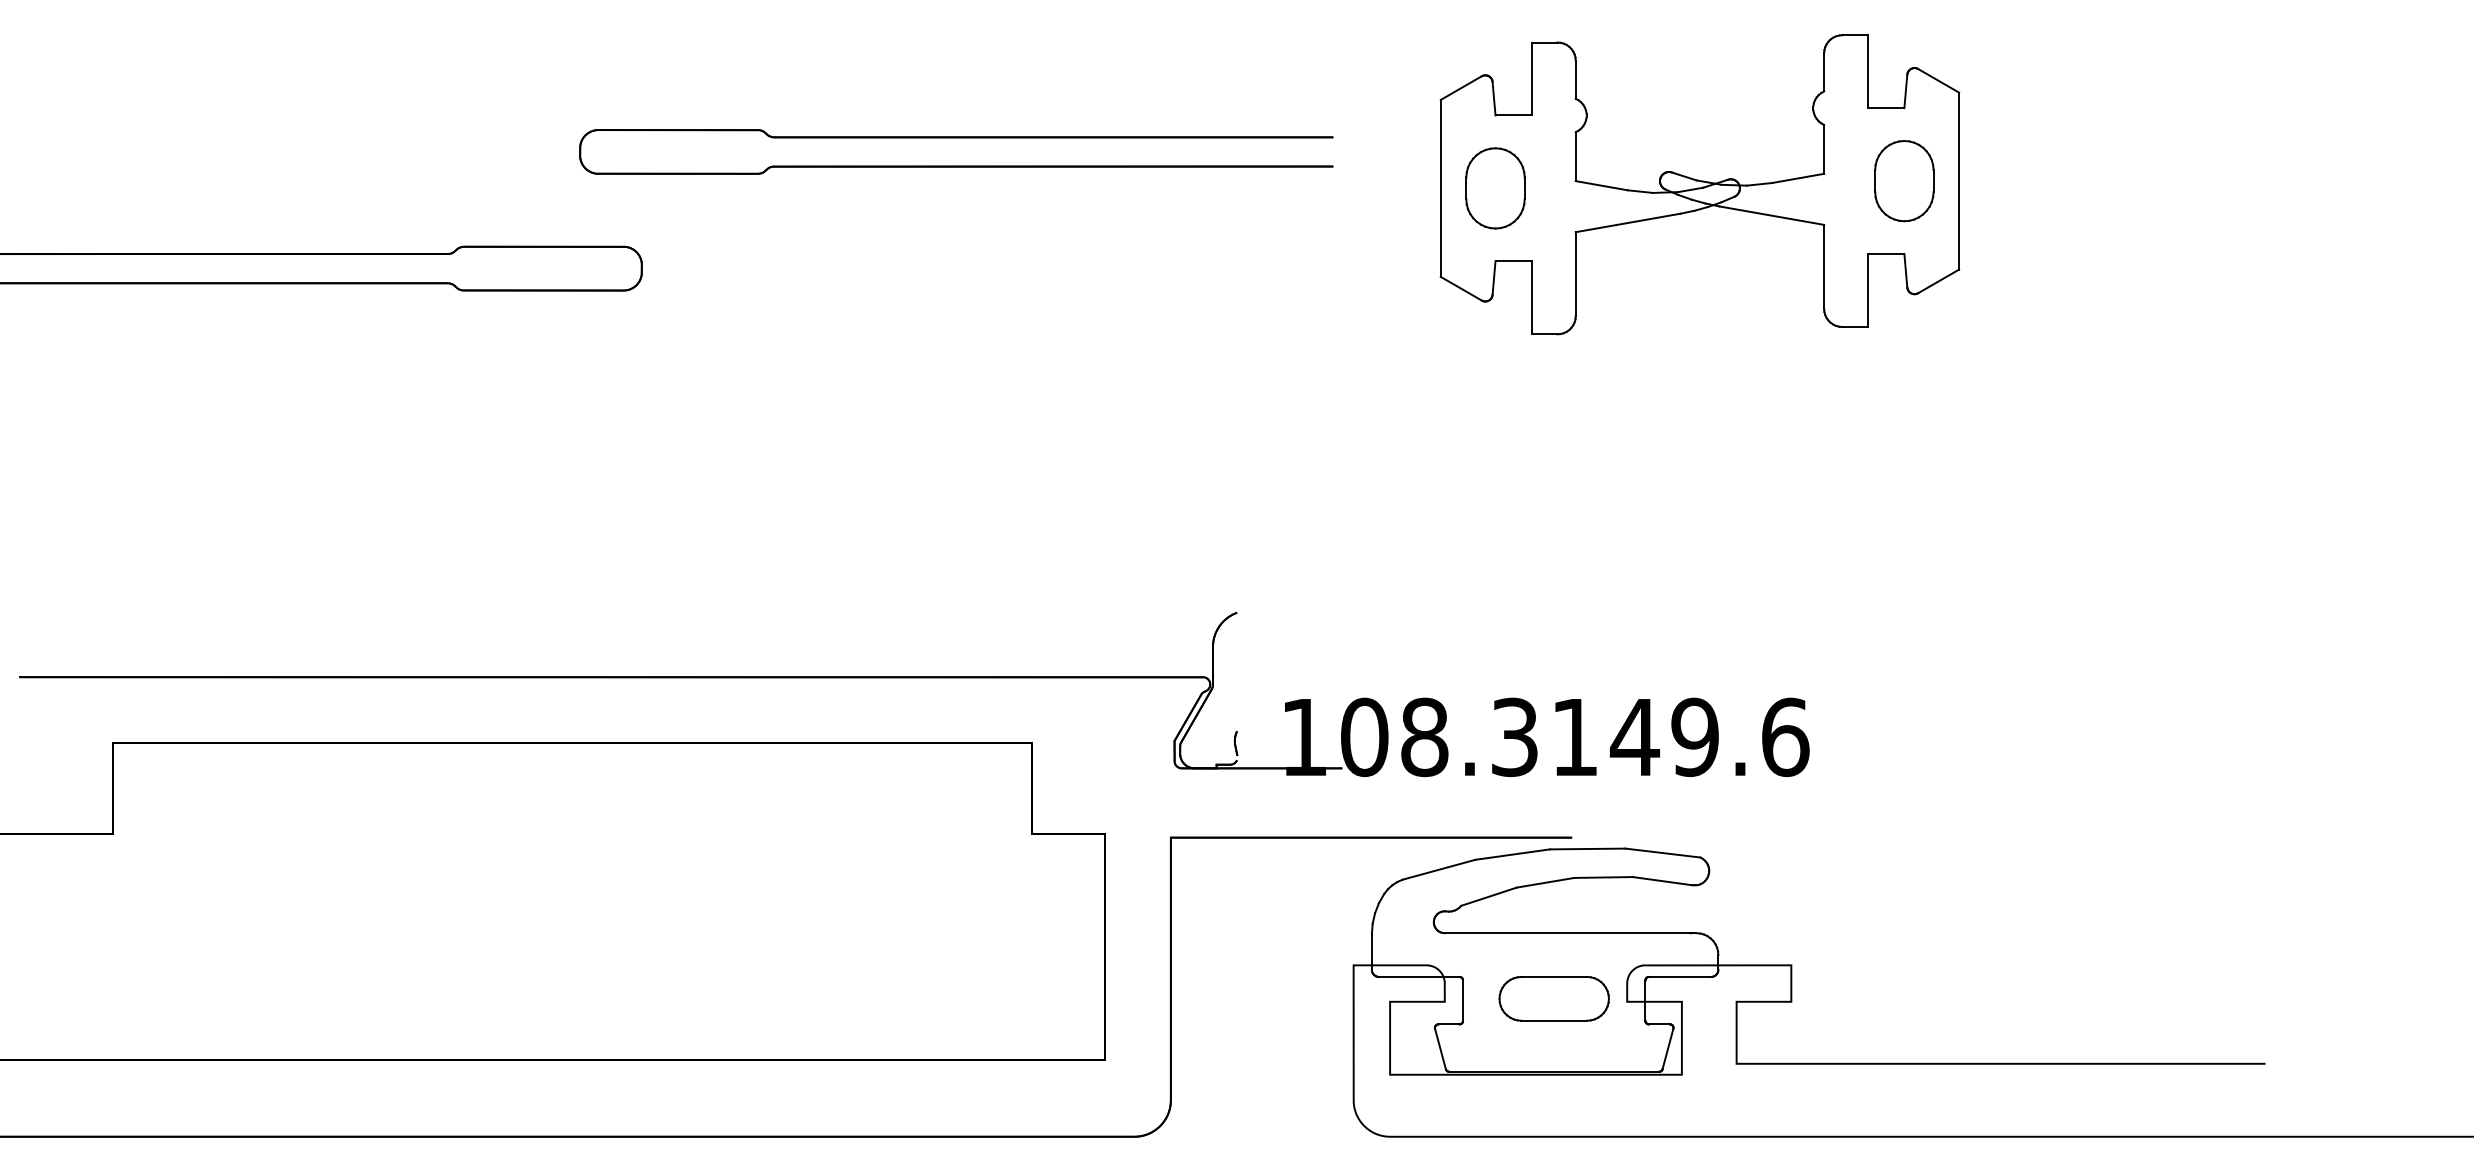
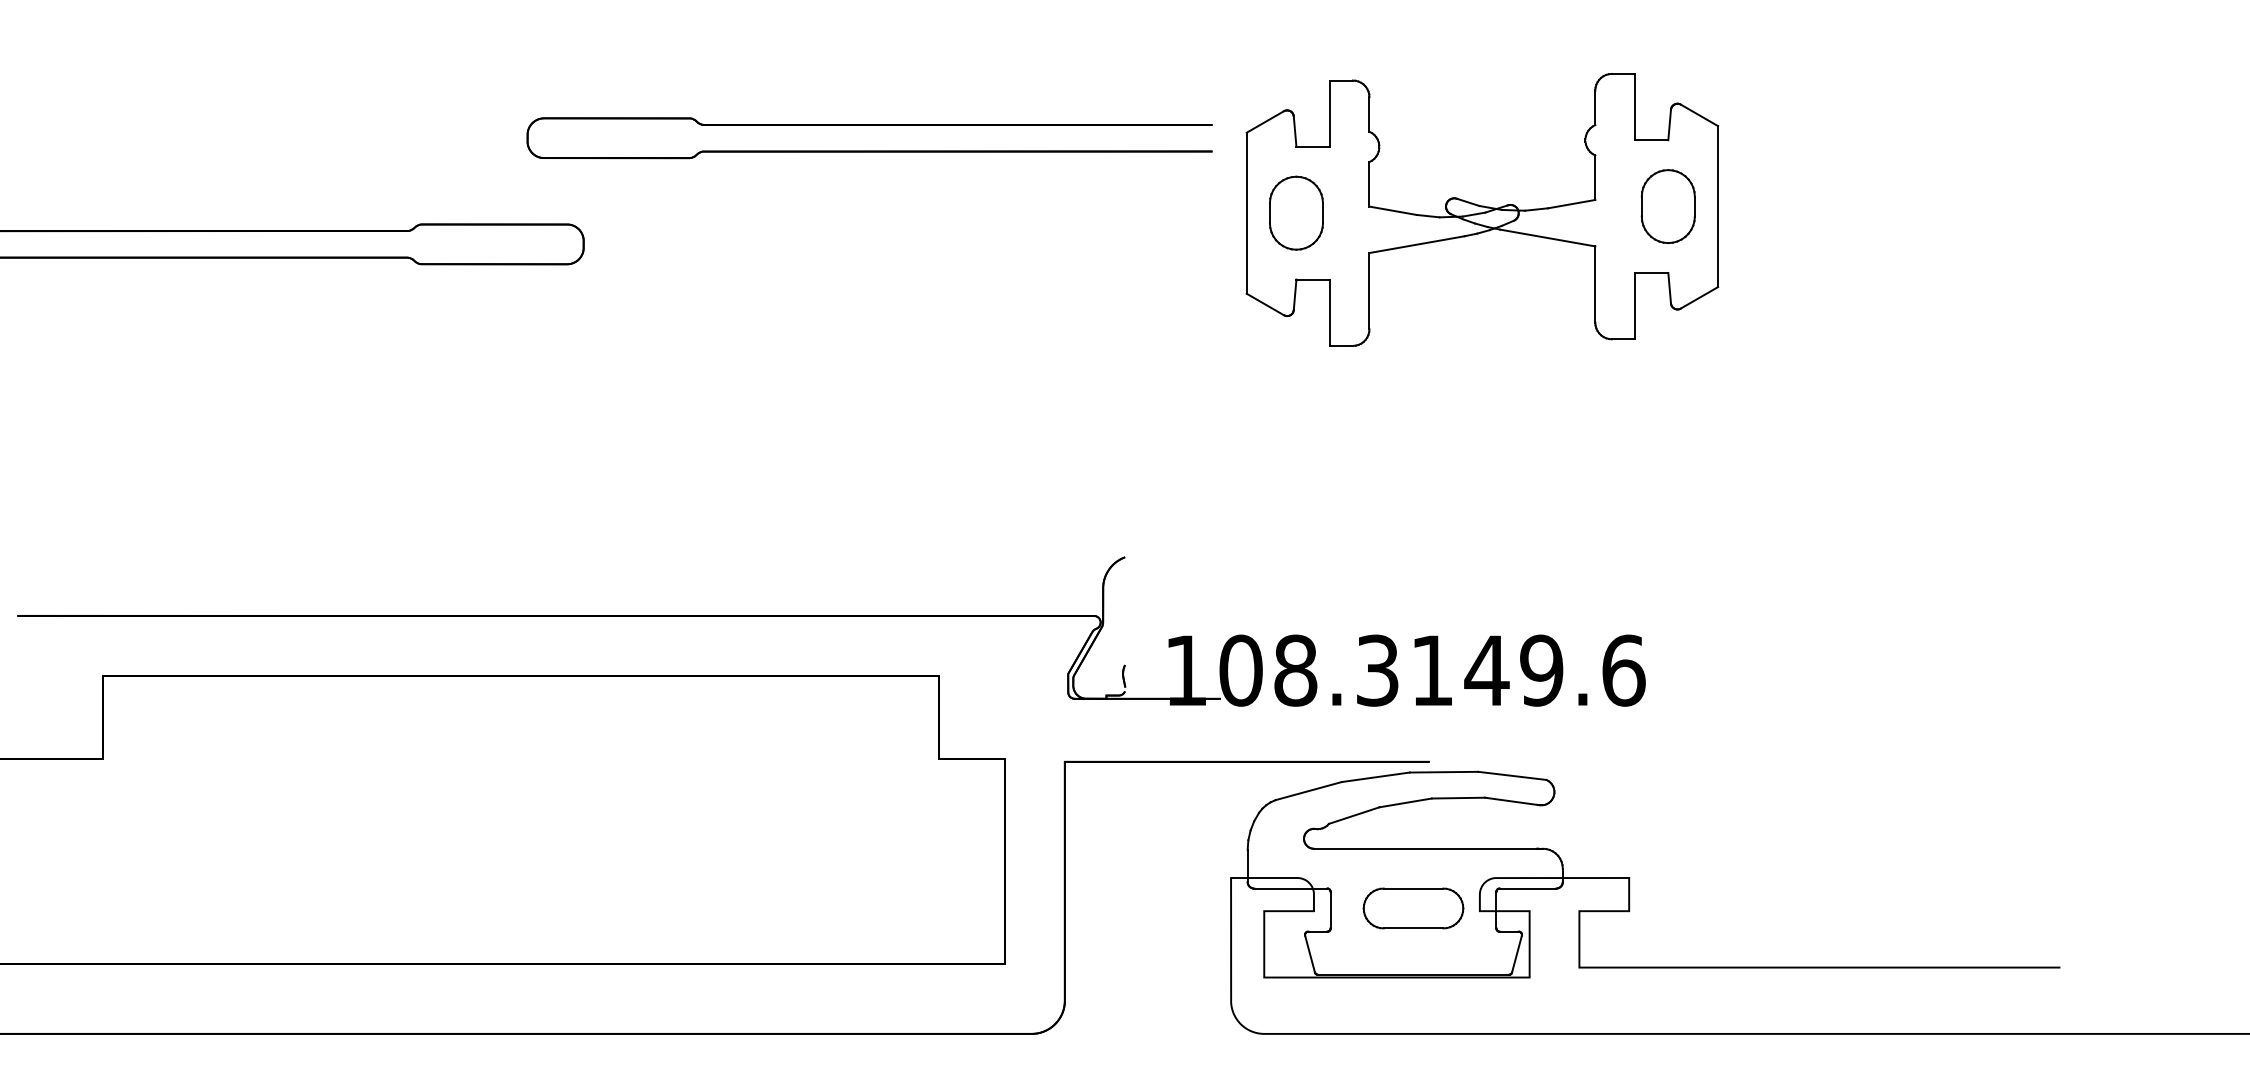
part: (1699, 184) -> (1481, 209), moved

